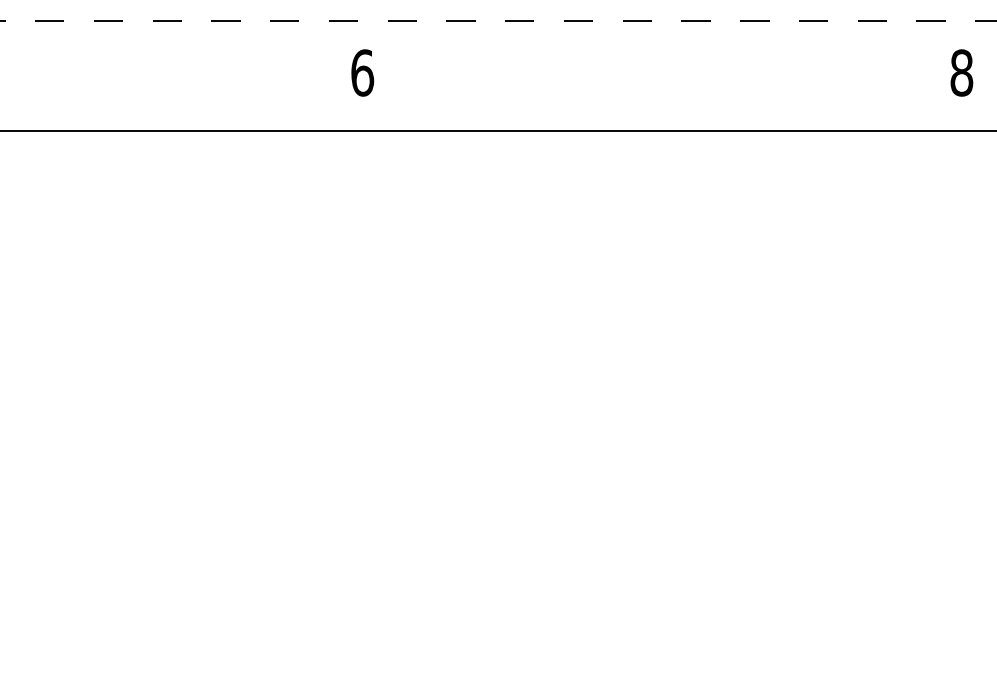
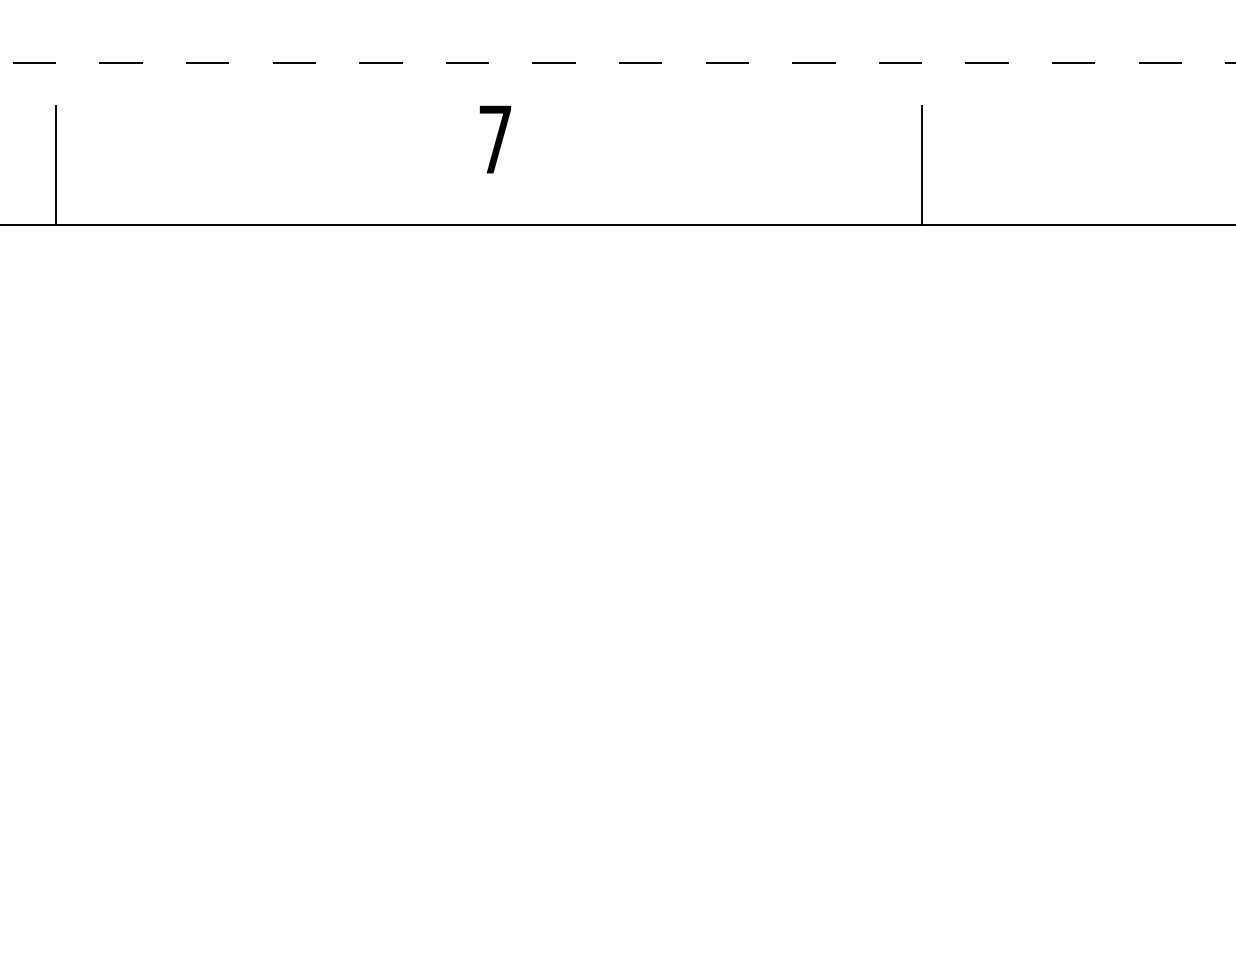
text: (362, 72) -> (495, 138), 6 -> 7
line: (64, 90) -> (56, 165), added
line: (651, 90) -> (921, 165), added

